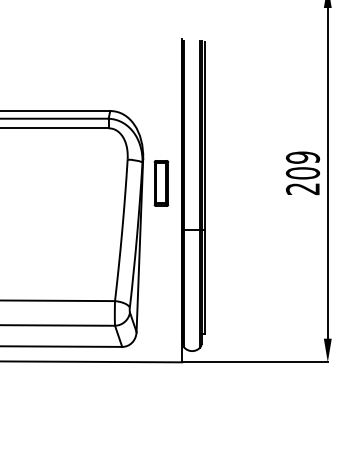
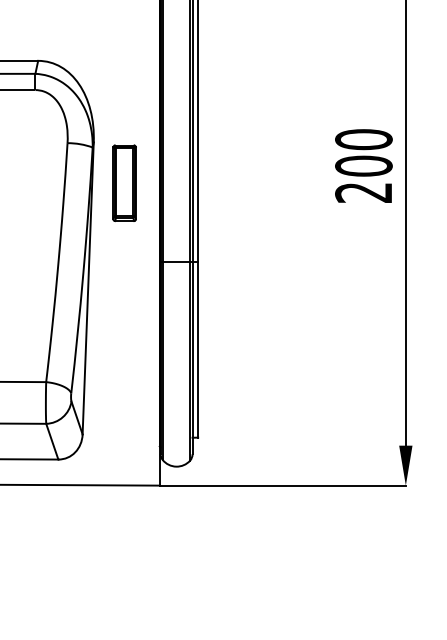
text: (303, 157) -> (364, 139), 209 -> 200

